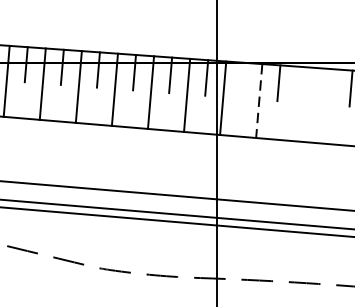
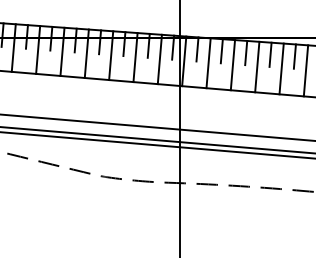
line: (242, 80) -> (197, 49), added
line: (315, 85) -> (246, 52), added
line: (259, 101) -> (208, 63), dashed -> solid
line: (294, 104) -> (232, 65), added
line: (331, 105) -> (257, 66), added

